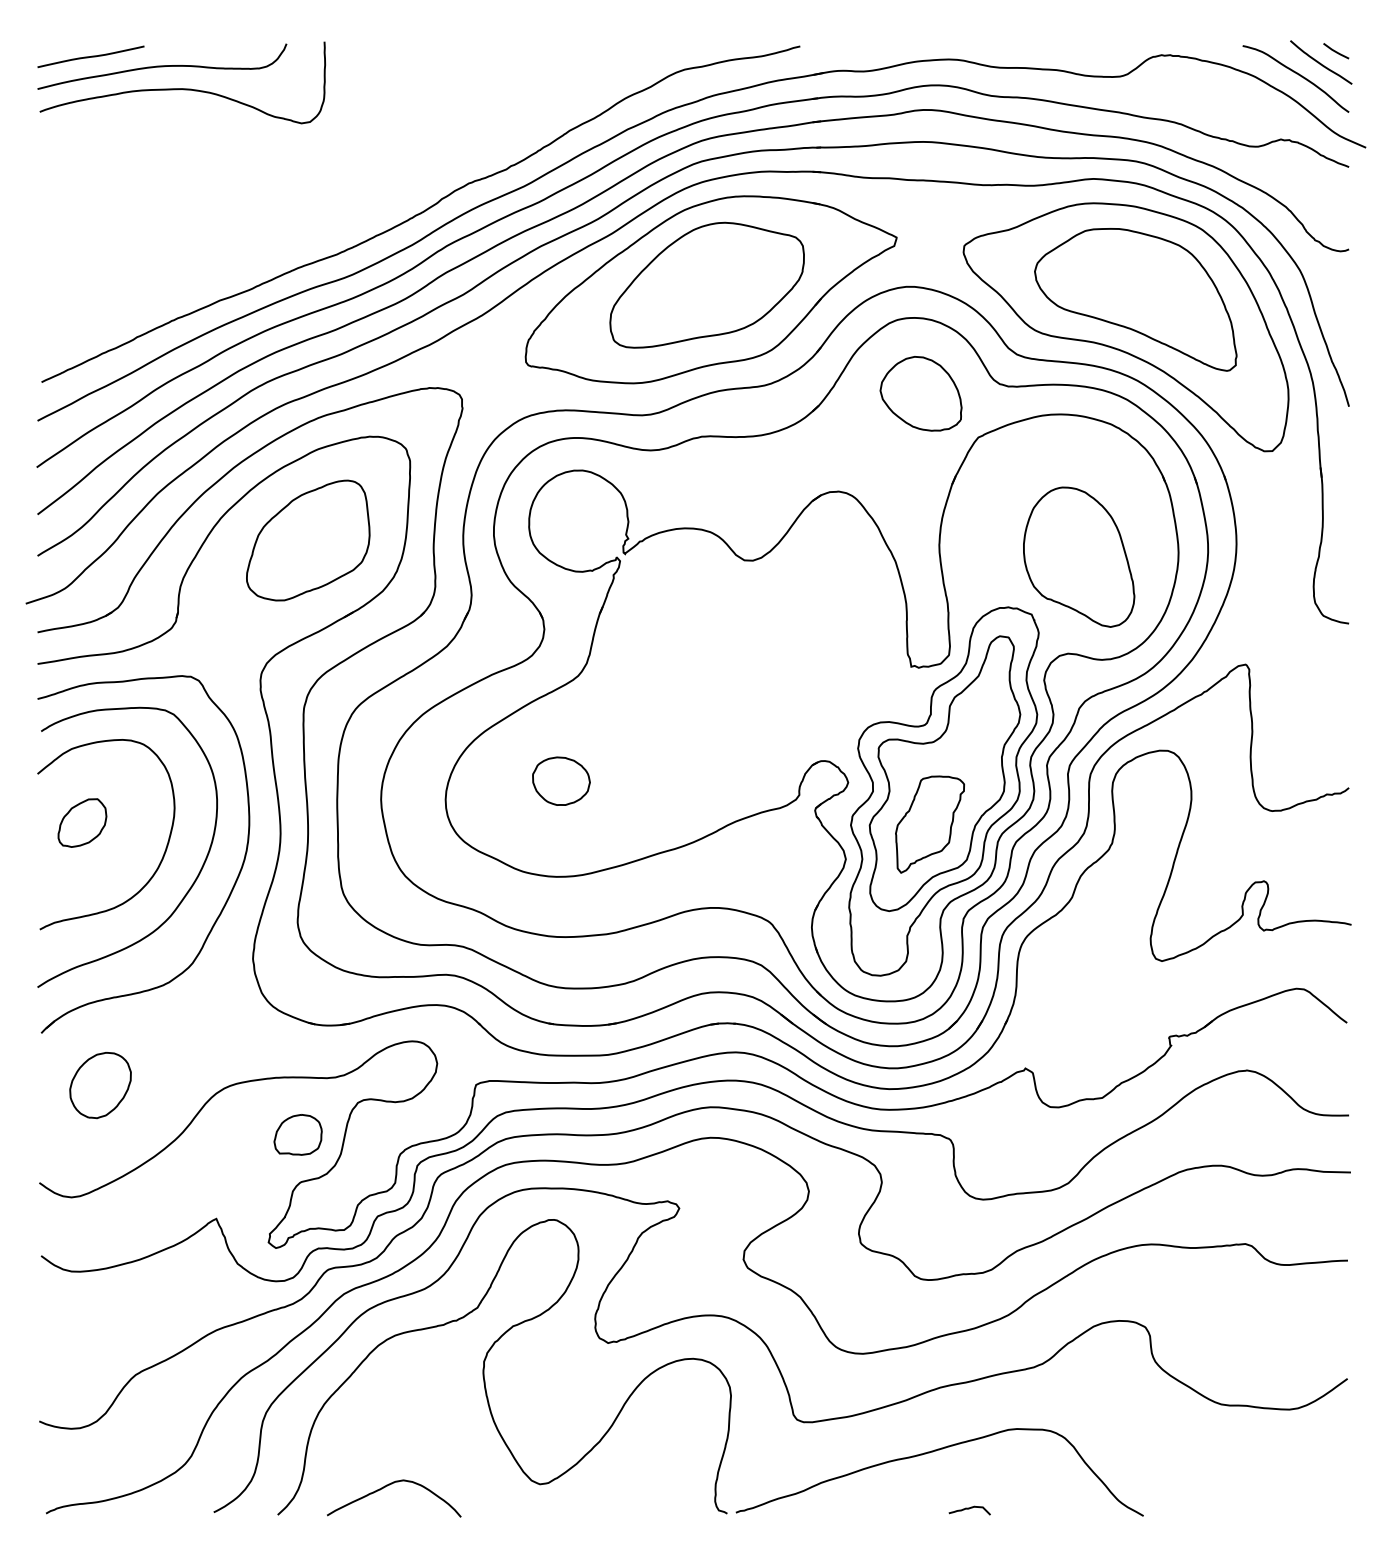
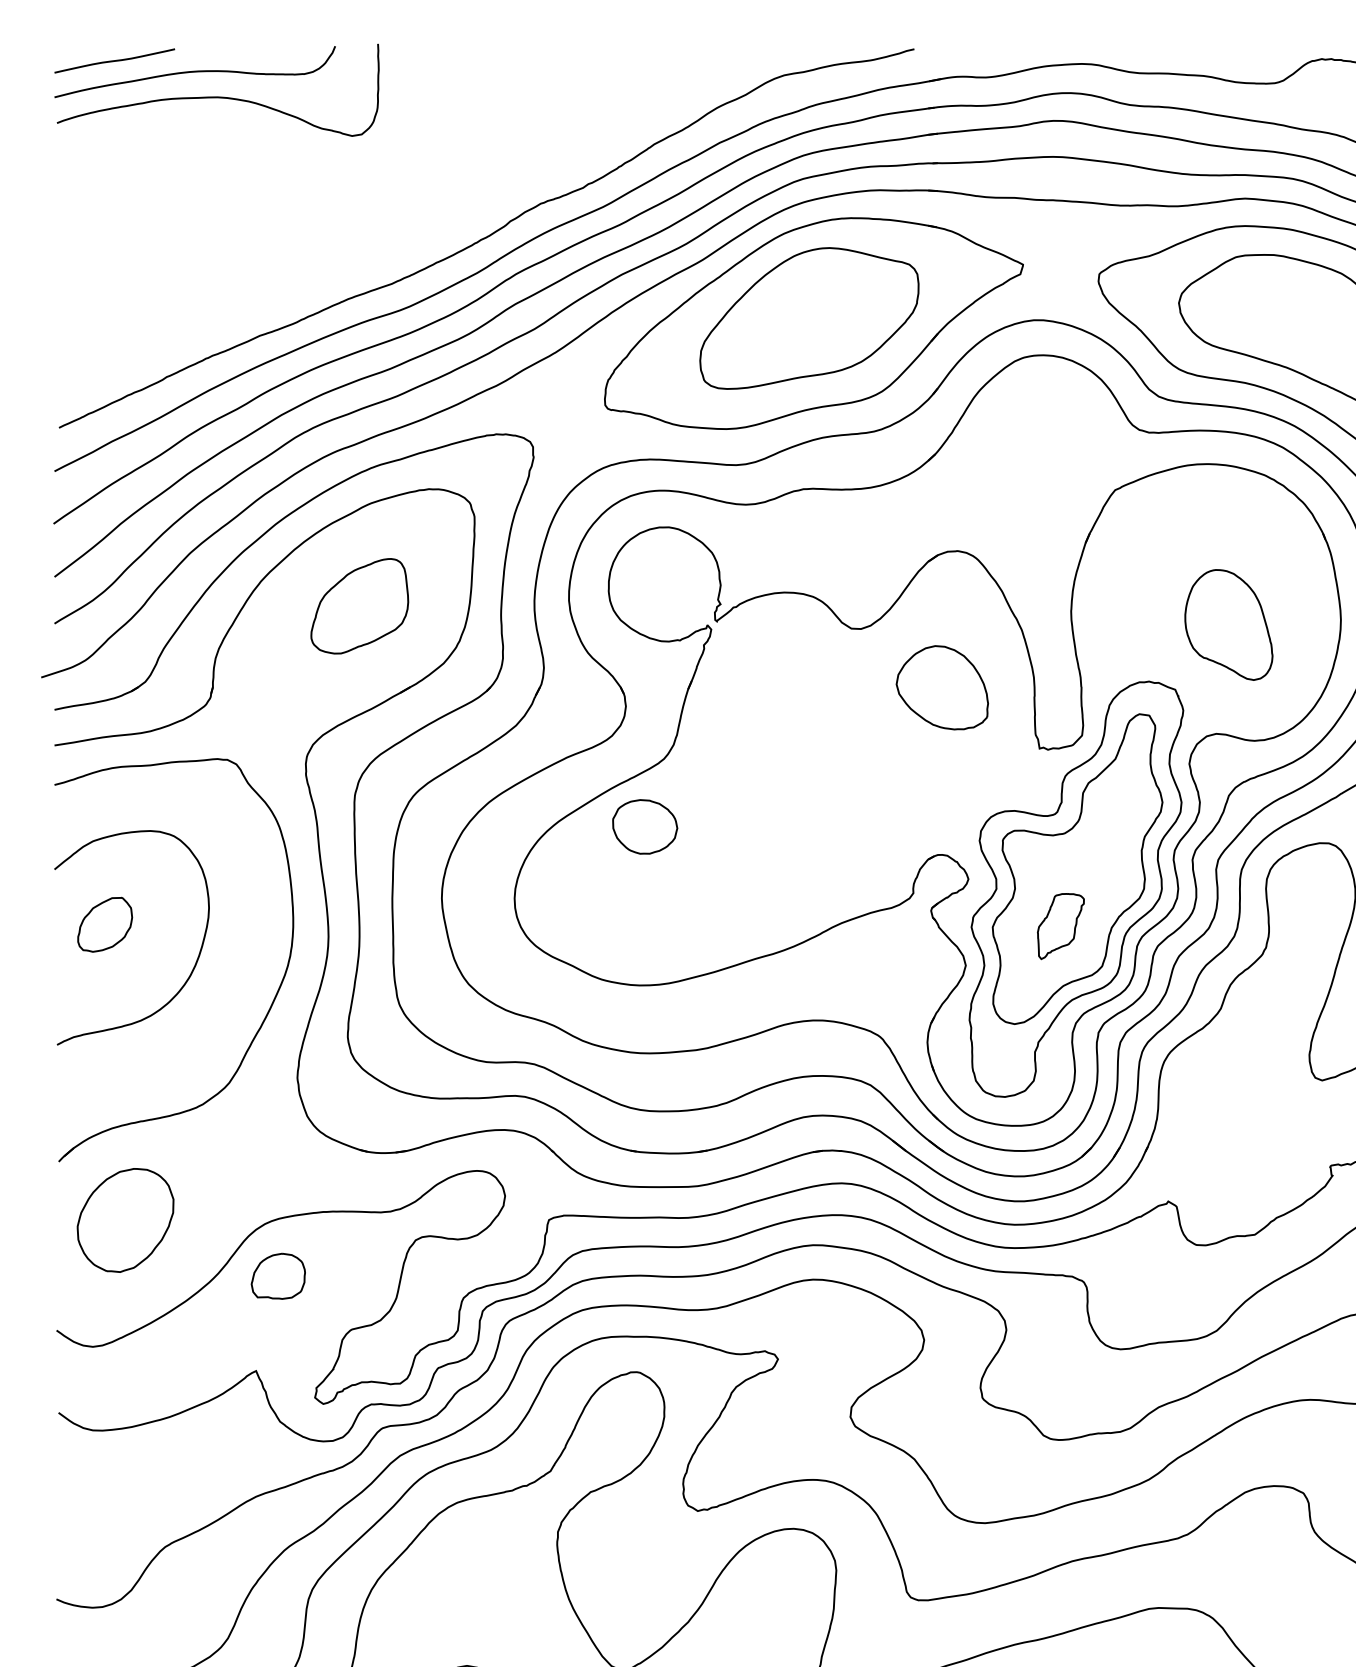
part: (920, 393) -> (941, 687), moved
part: (308, 540) -> (359, 606), size x0.7
part: (1079, 556) -> (1229, 624), size x0.7
part: (561, 780) -> (645, 826), moved
part: (930, 824) -> (1061, 926), size x0.6
curve: (190, 886) -> (226, 996), removed
part: (100, 1085) -> (125, 1220), size x1.4
part: (297, 1134) -> (277, 1275), moved

